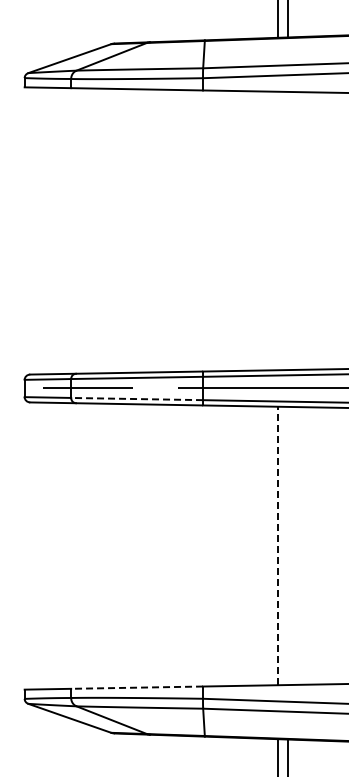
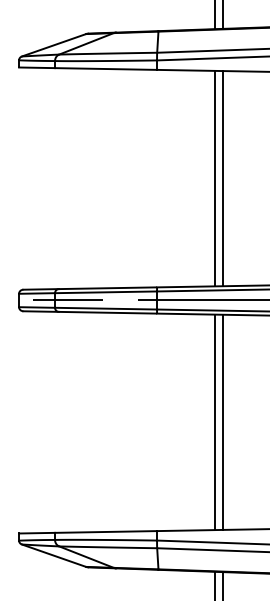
line: (278, 230) -> (215, 178), added
line: (288, 230) -> (223, 178), added
line: (137, 399) -> (106, 309), dashed -> solid
line: (278, 545) -> (215, 421), dashed -> solid
line: (288, 545) -> (223, 421), added
line: (137, 687) -> (106, 531), dashed -> solid

